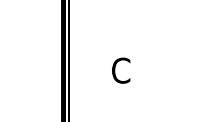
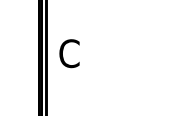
text: (121, 70) -> (69, 53), moved

